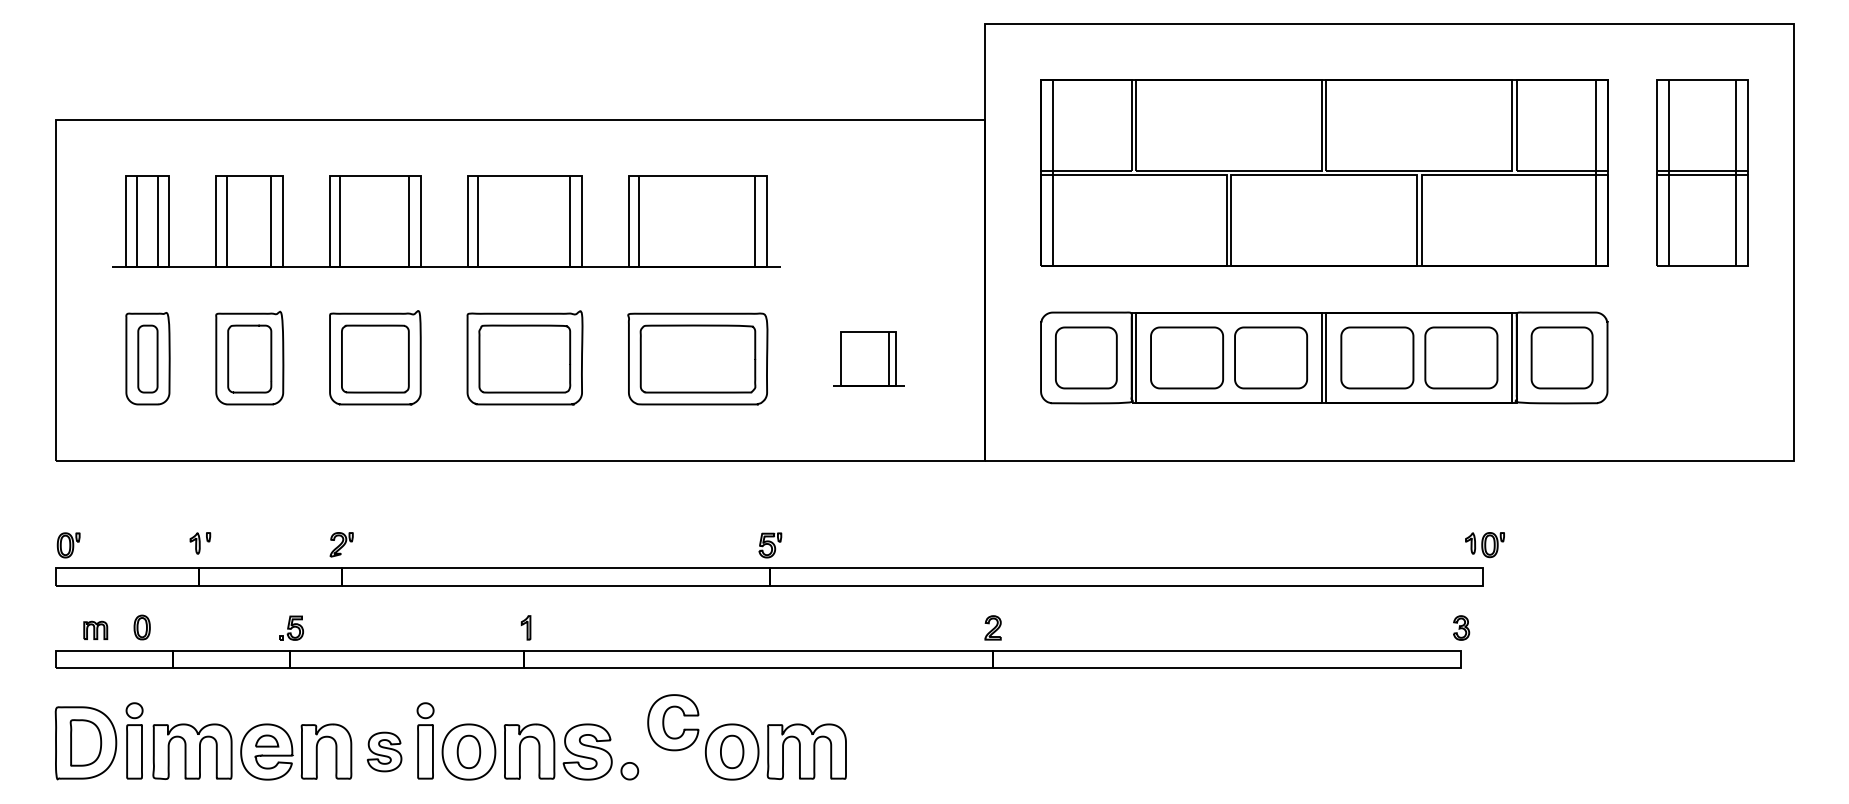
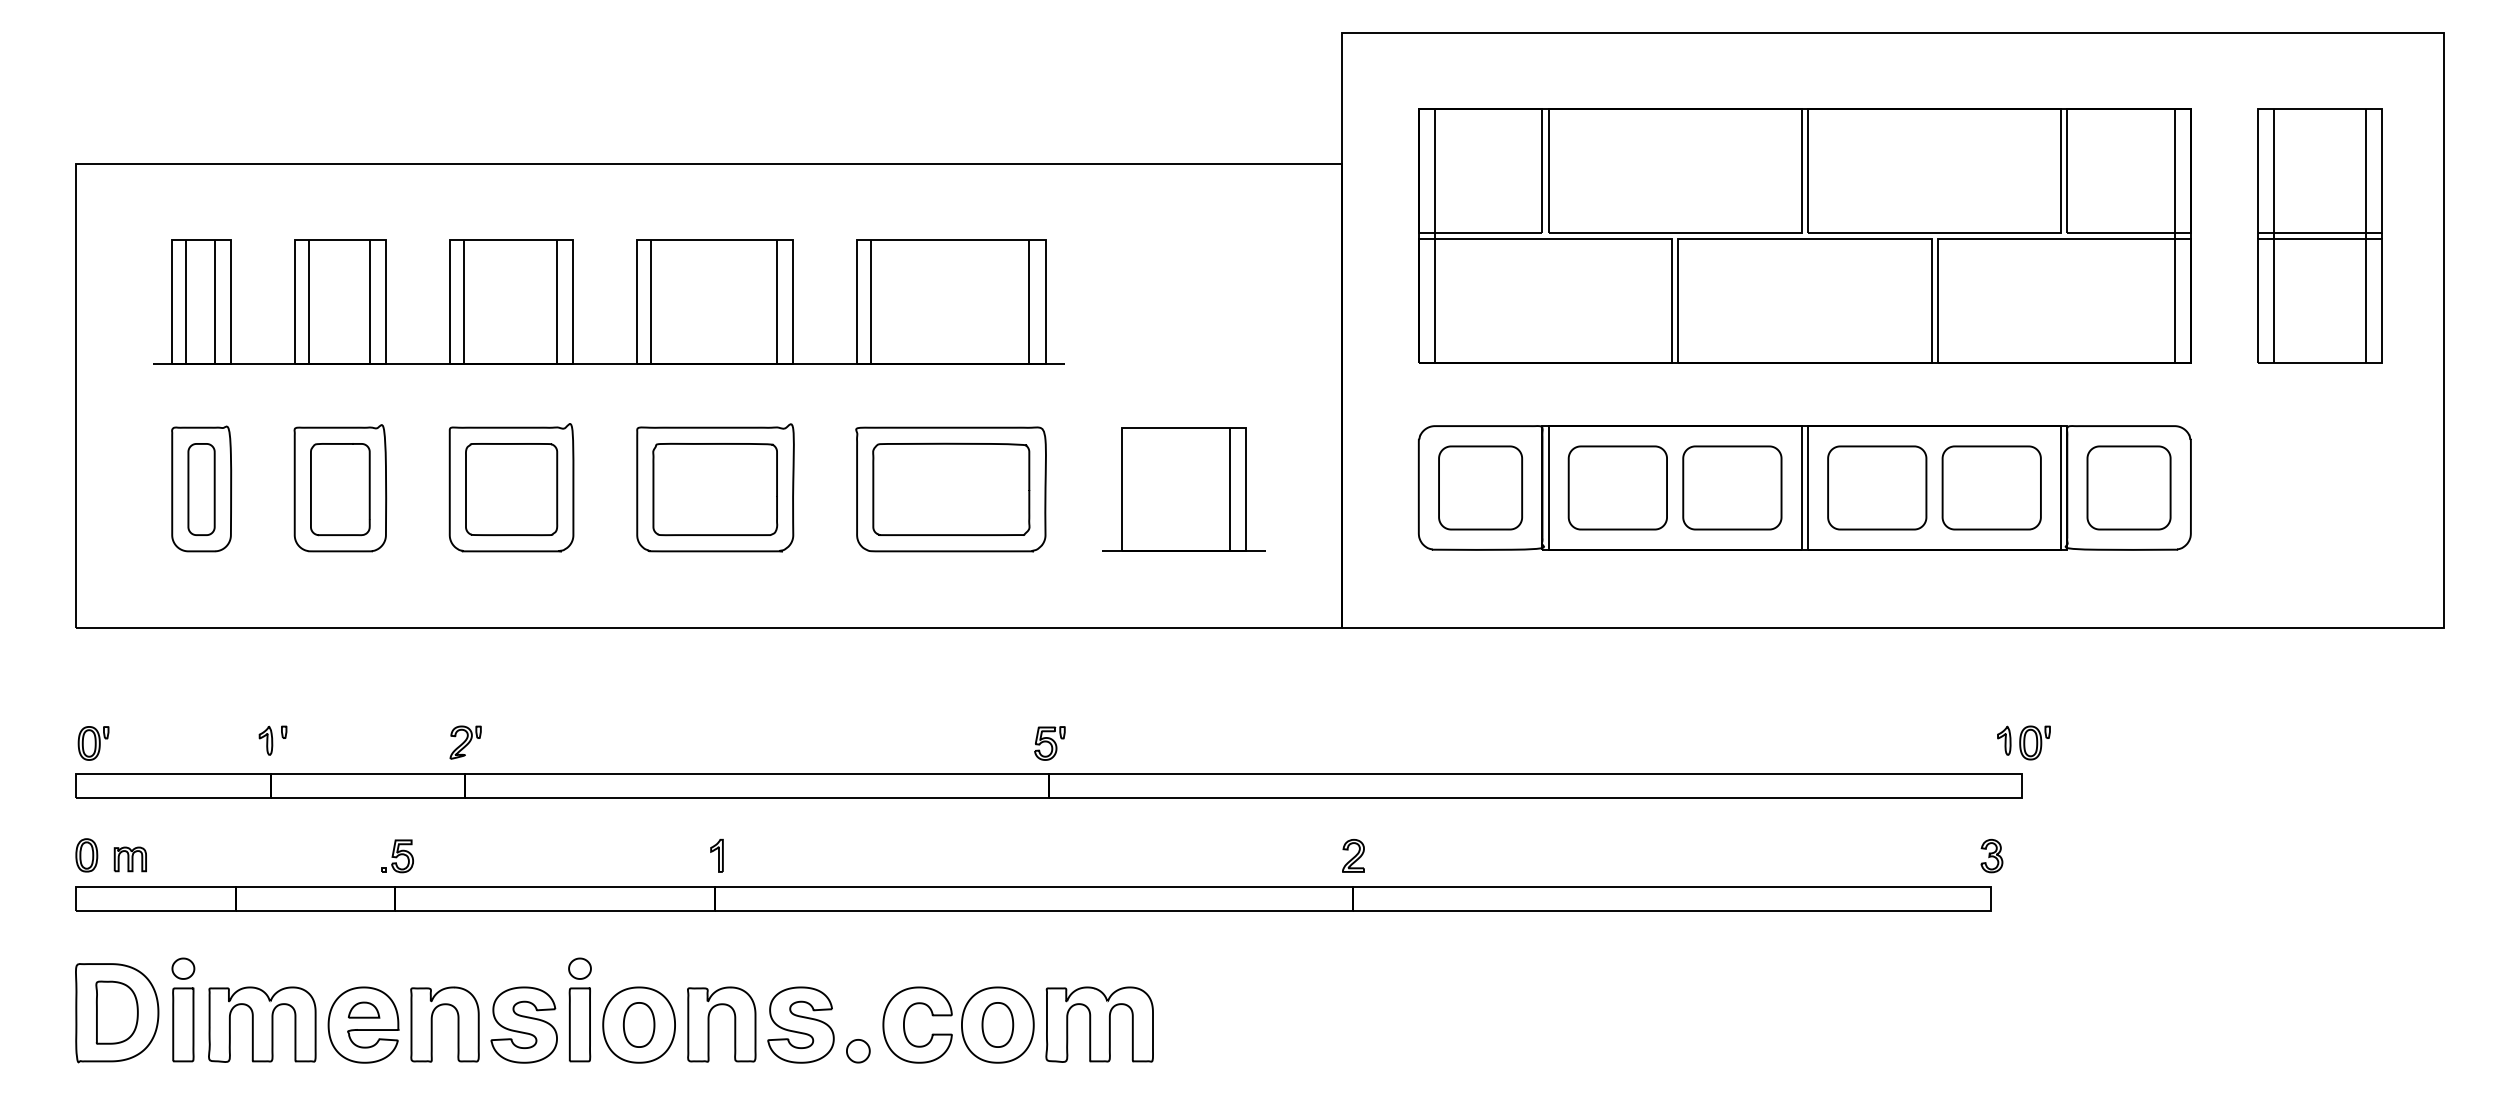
part: (868, 359) -> (1183, 489), size x1.67
part: (142, 627) -> (86, 855), moved
part: (664, 719) -> (905, 1020), moved
part: (384, 751) -> (523, 1024), size x1.43

